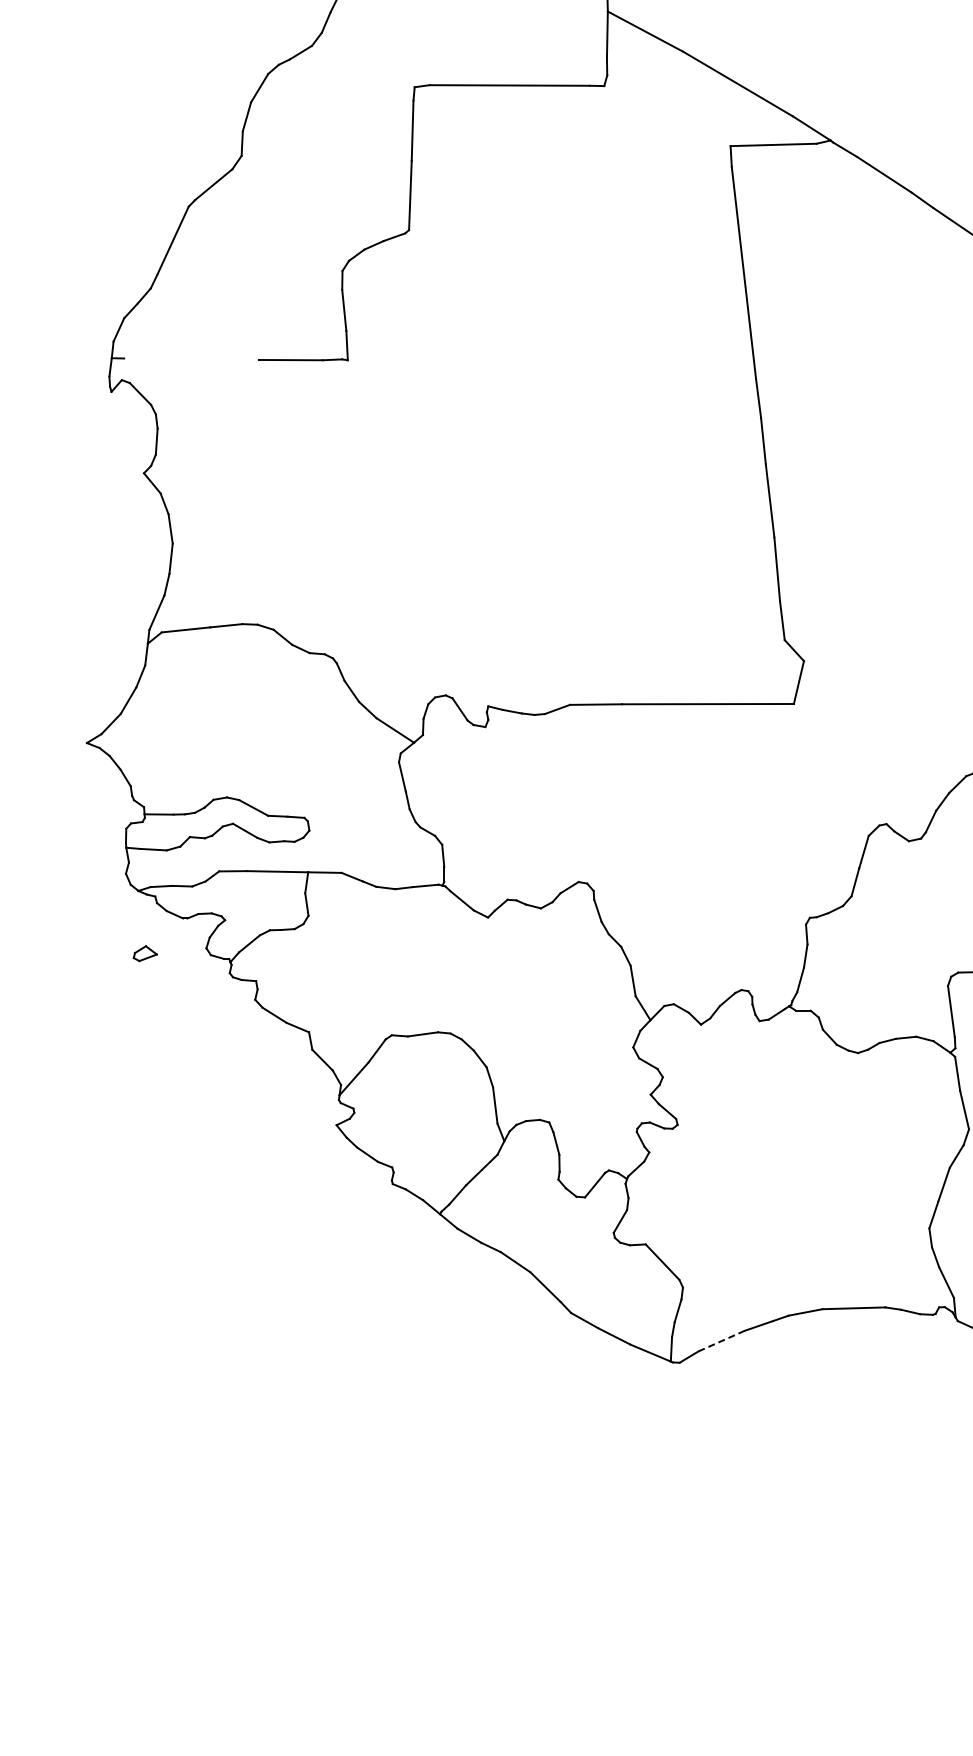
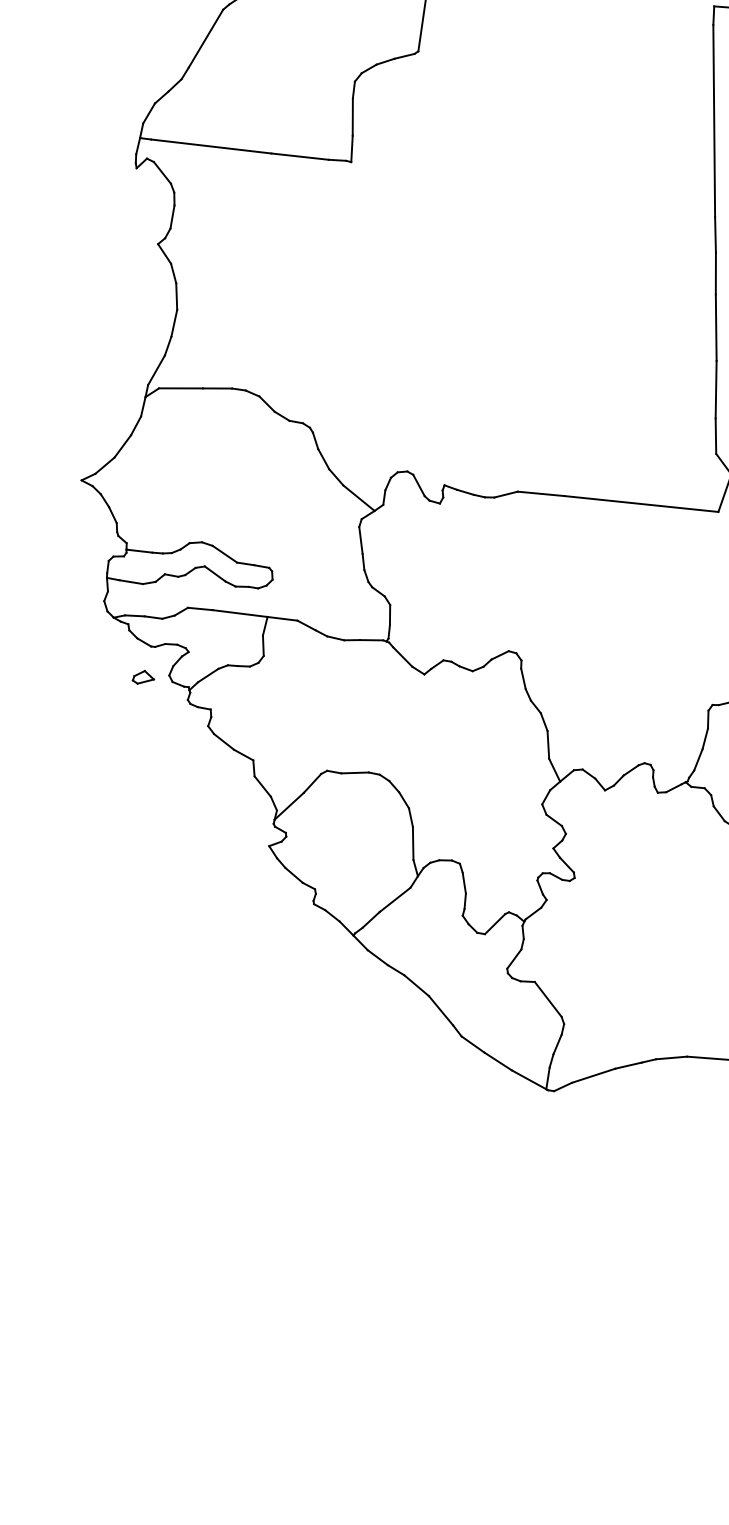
line: (191, 358) -> (211, 145), added
part: (144, 953) -> (142, 677), moved
line: (722, 1340) -> (594, 1075), dashed -> solid

